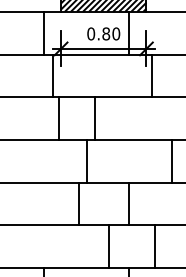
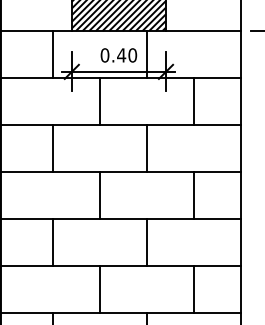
text: (106, 34) -> (121, 55), 0.80 -> 0.40
line: (53, 75) -> (100, 101), moved
line: (152, 75) -> (194, 101), moved
line: (58, 118) -> (53, 148), moved
line: (95, 118) -> (147, 148), moved
line: (79, 203) -> (53, 242), moved
line: (109, 246) -> (100, 289), moved
line: (155, 246) -> (194, 289), moved

